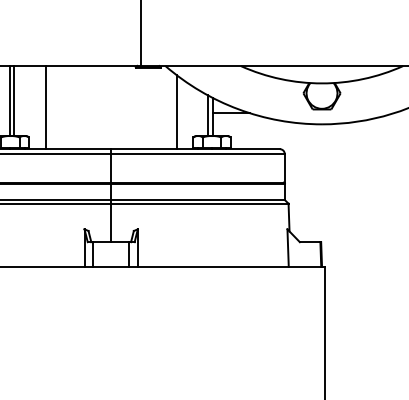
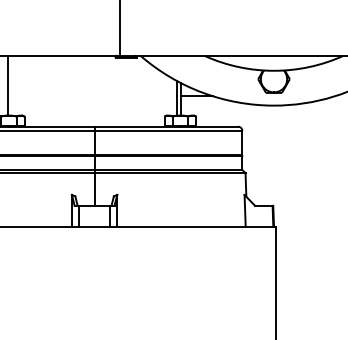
line: (14, 100) -> (12, 85), removed
line: (45, 107) -> (38, 91), removed
line: (176, 111) -> (150, 94), removed

